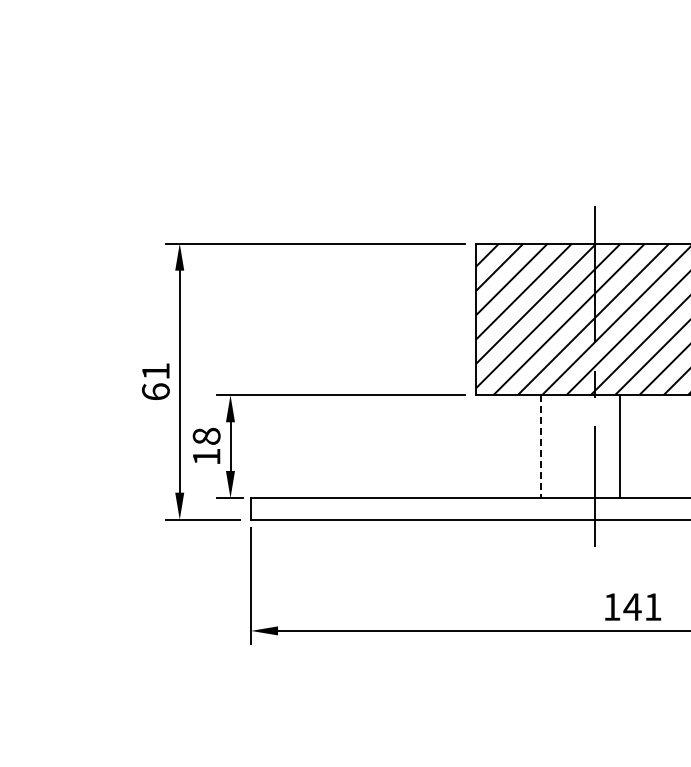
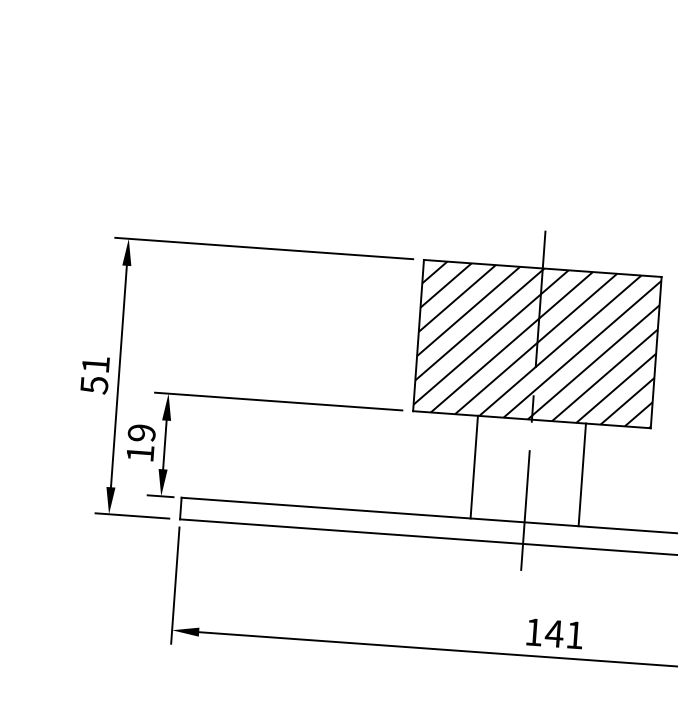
text: (155, 391) -> (94, 384), 61 -> 51
text: (206, 435) -> (141, 432), 18 -> 19
line: (619, 446) -> (581, 474), moved
line: (540, 447) -> (474, 468), dashed -> solid

